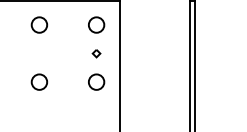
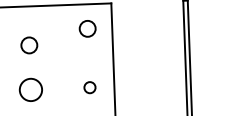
circle: (39, 24) -> (29, 44), moved
part: (96, 53) -> (88, 58), removed
circle: (39, 81) -> (30, 89), size x1.4
circle: (96, 81) -> (89, 87), size x0.7

